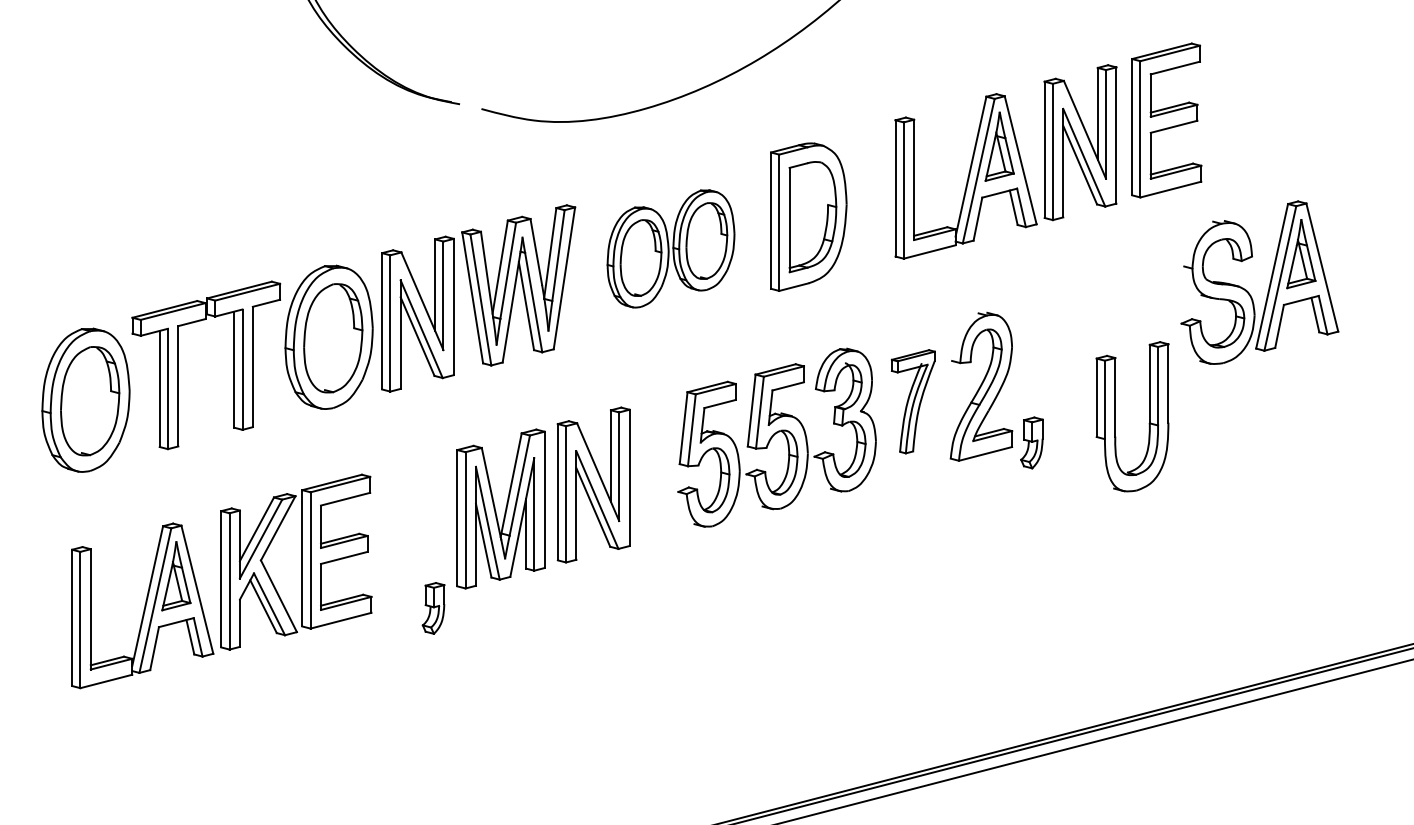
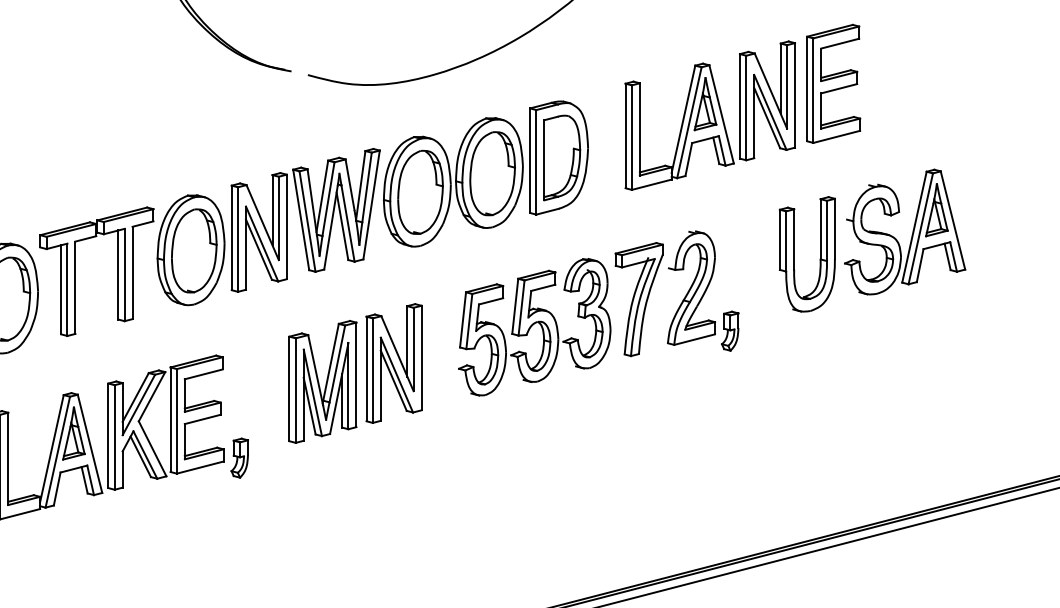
part: (670, 248) -> (452, 182), size x1.43
part: (1269, 282) -> (912, 231), moved
part: (913, 401) -> (639, 299), size x1.43
part: (1115, 416) -> (794, 254), moved
part: (433, 608) -> (239, 458), moved

